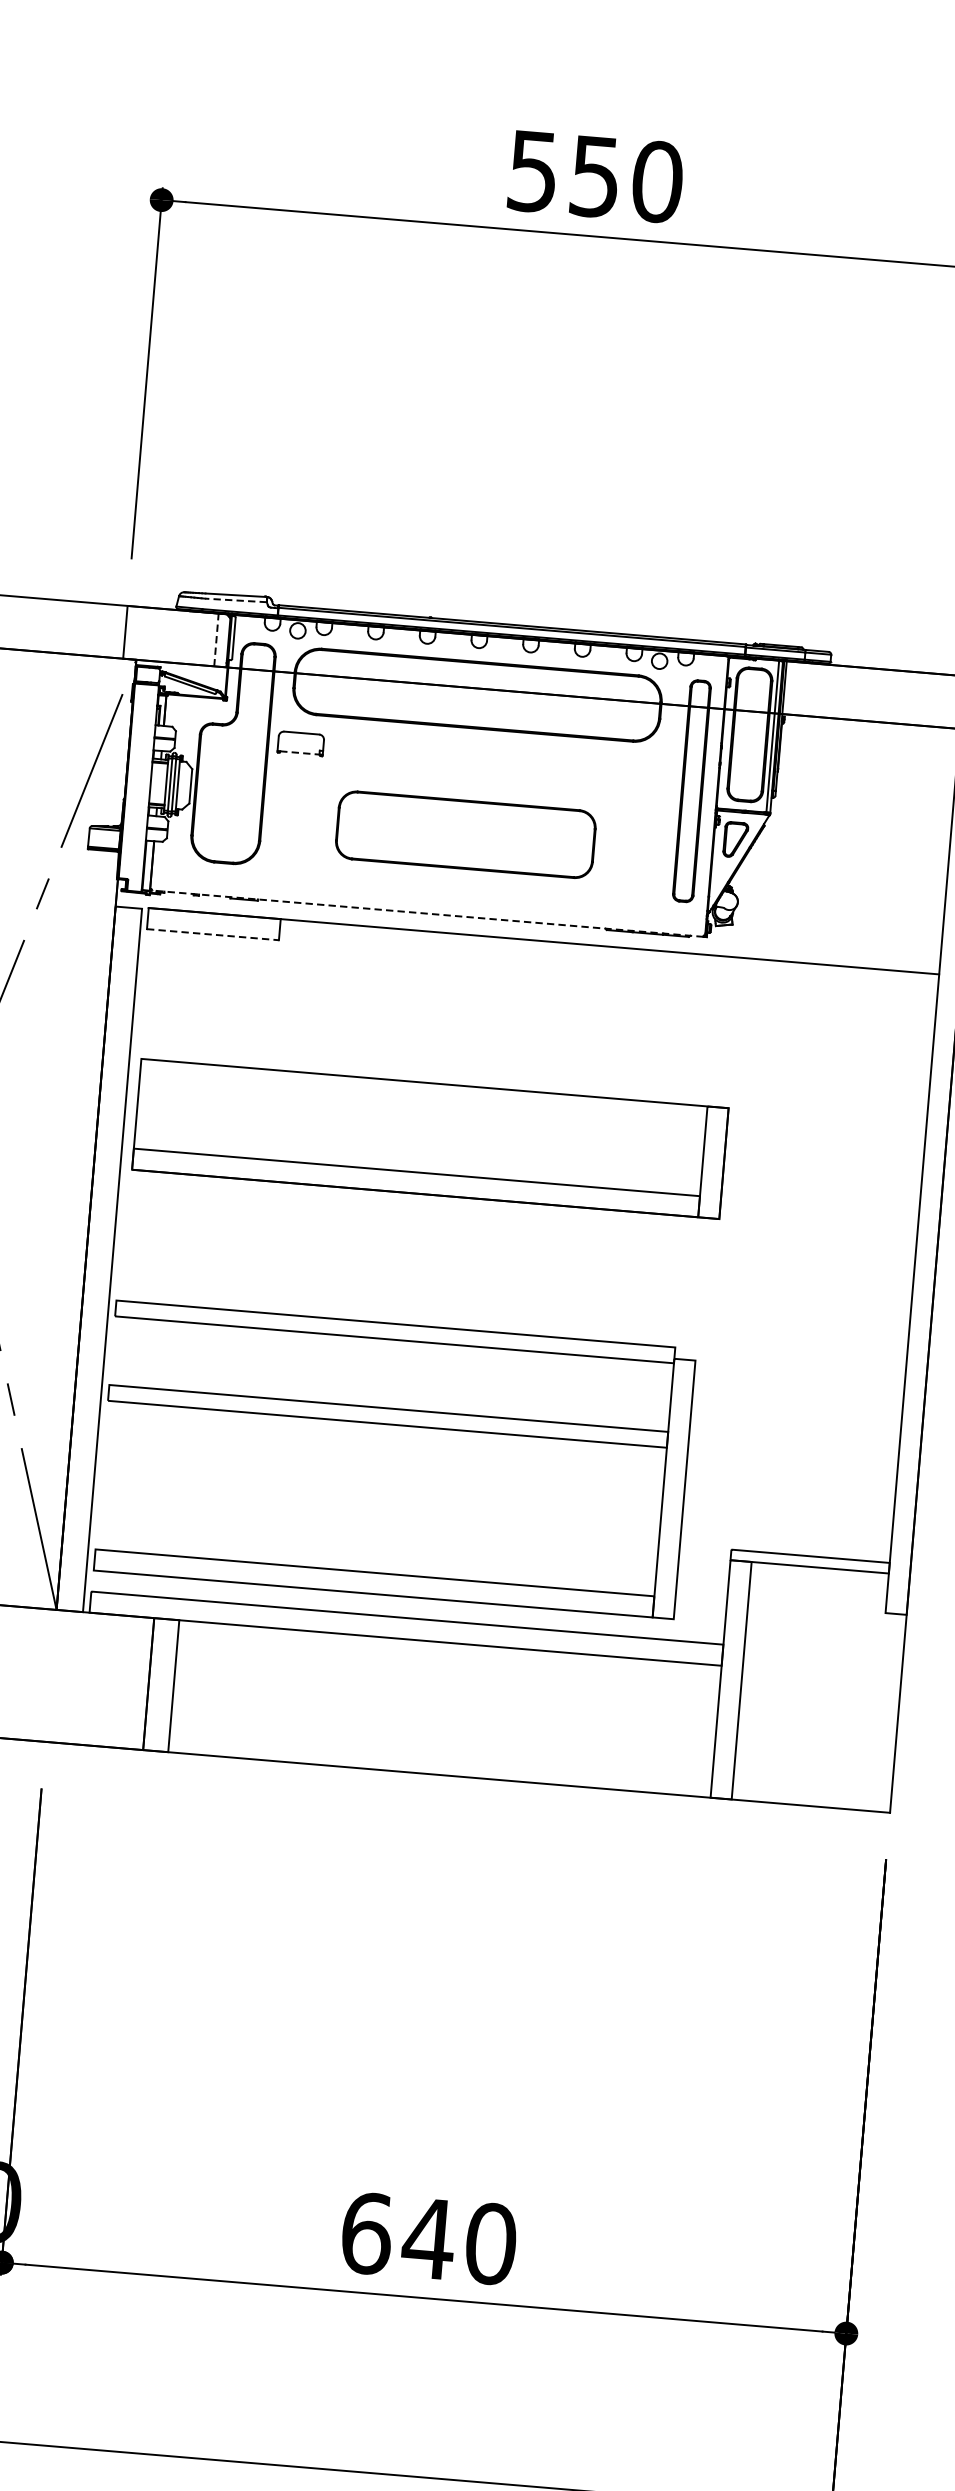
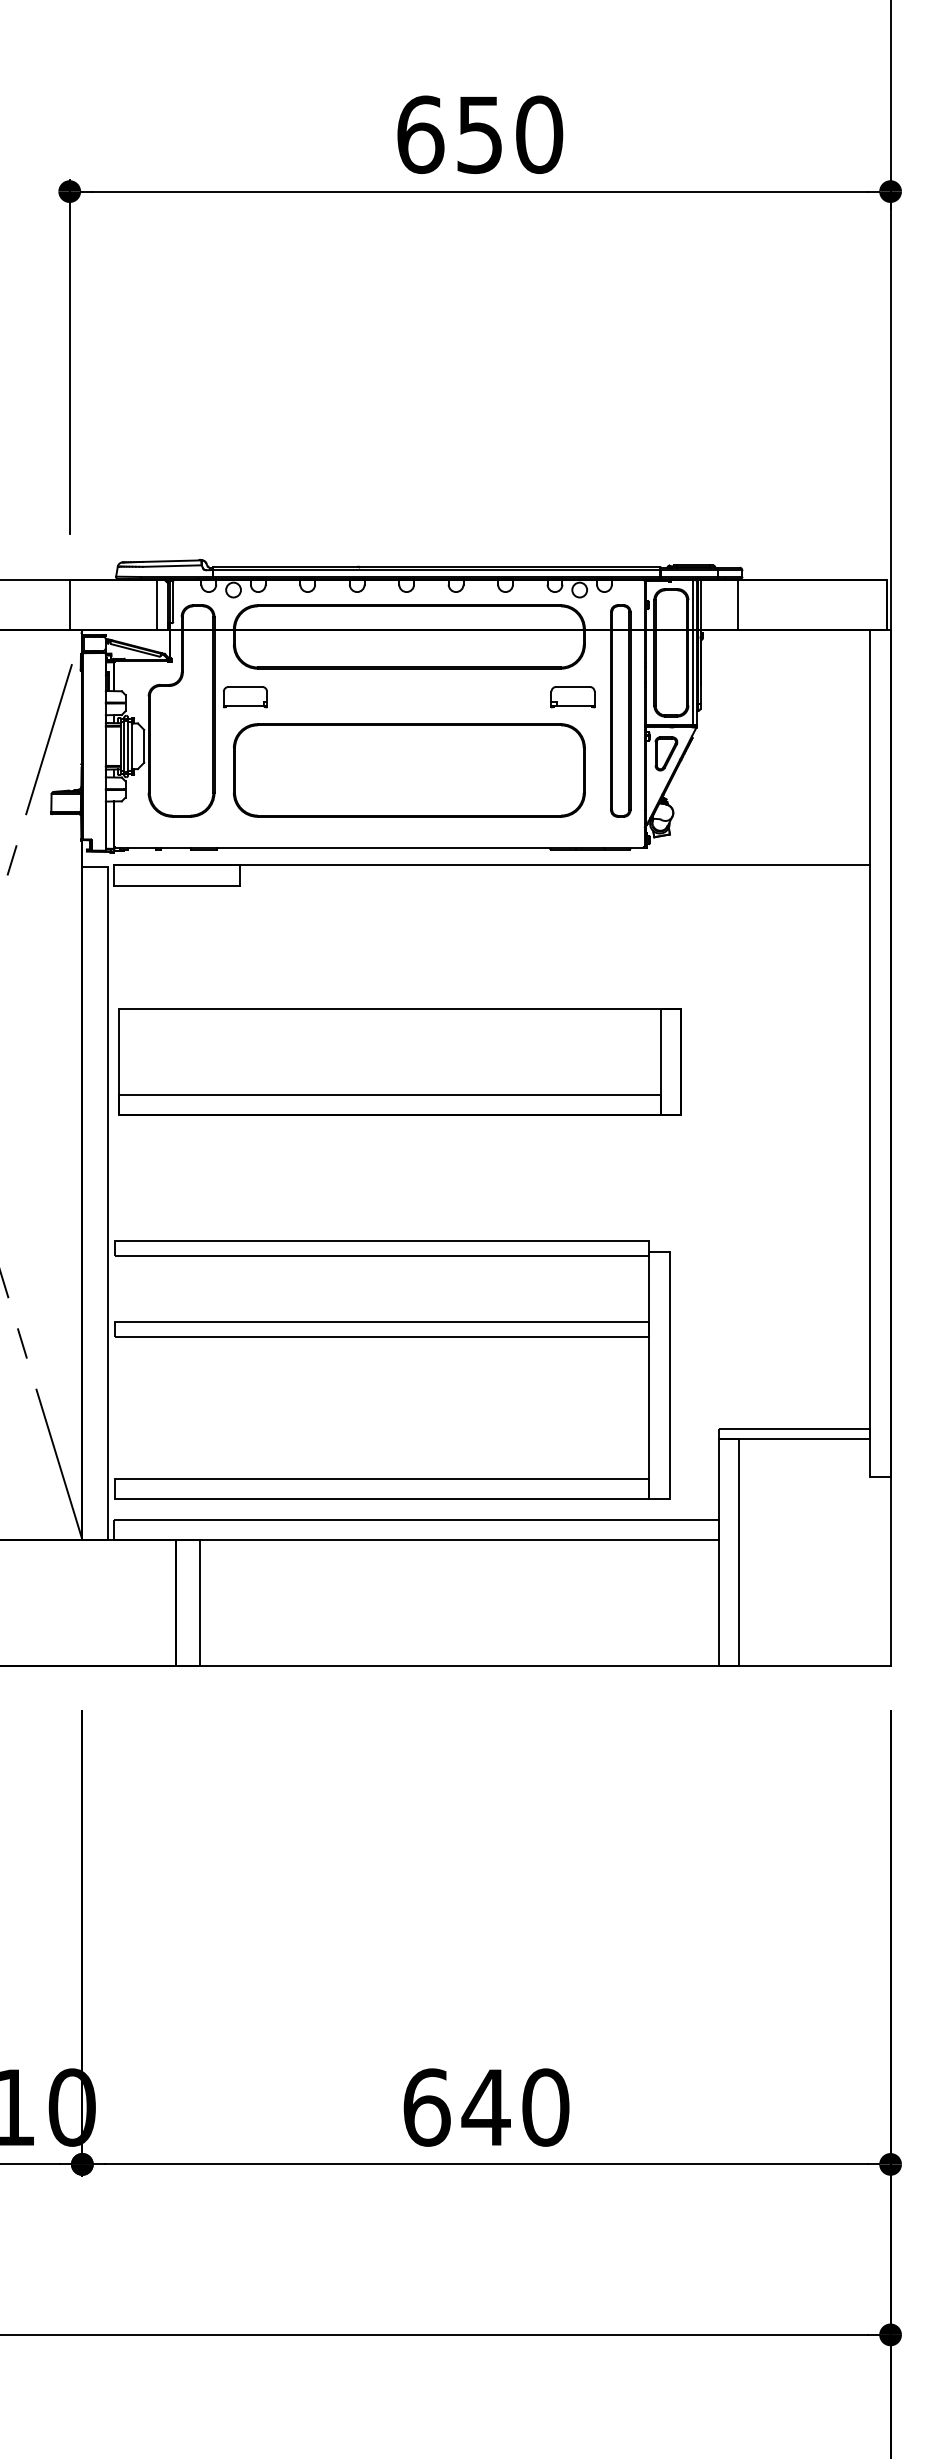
text: (533, 171) -> (420, 134), 550 -> 650
line: (235, 600) -> (171, 566), dashed -> solid
line: (216, 639) -> (156, 604), dashed -> solid
line: (823, 690) -> (737, 604), added
line: (300, 752) -> (245, 705), dashed -> solid
part: (642, 772) -> (572, 697), added
part: (465, 834) -> (409, 770), size x1.43
line: (426, 913) -> (378, 848), dashed -> solid
line: (213, 934) -> (177, 885), dashed -> solid

